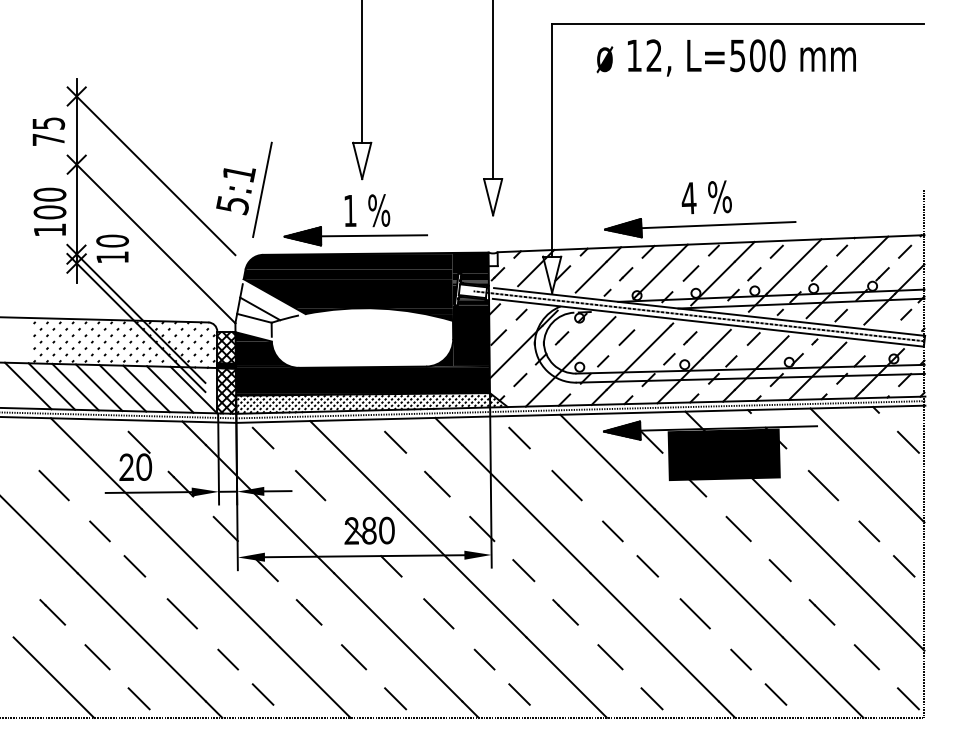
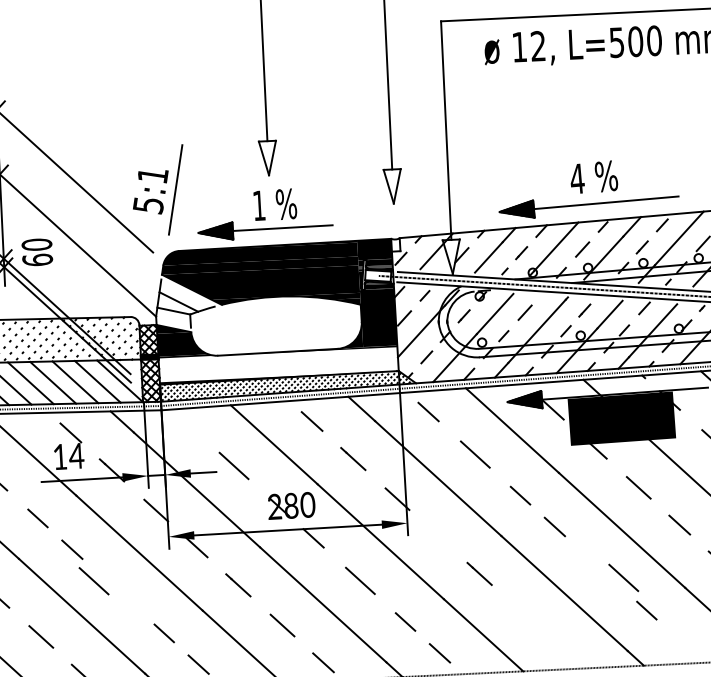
text: (112, 257) -> (37, 260), 10 -> 60
fill: (362, 380) -> (278, 364), removed
line: (262, 437) -> (186, 422), removed
text: (135, 466) -> (68, 455), 20 -> 14
line: (523, 570) -> (438, 536), removed
line: (181, 613) -> (93, 580), moved
line: (694, 613) -> (623, 577), moved
line: (610, 657) -> (523, 614), removed
line: (775, 694) -> (680, 641), removed
line: (651, 698) -> (564, 651), removed

